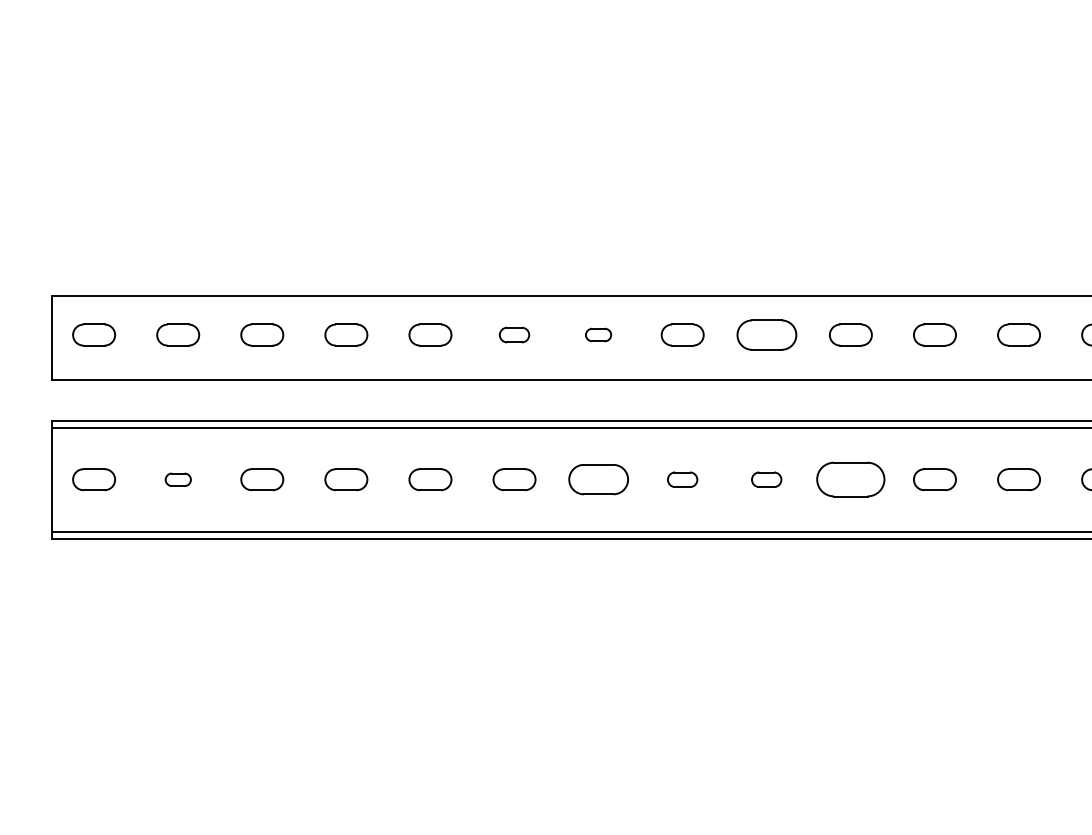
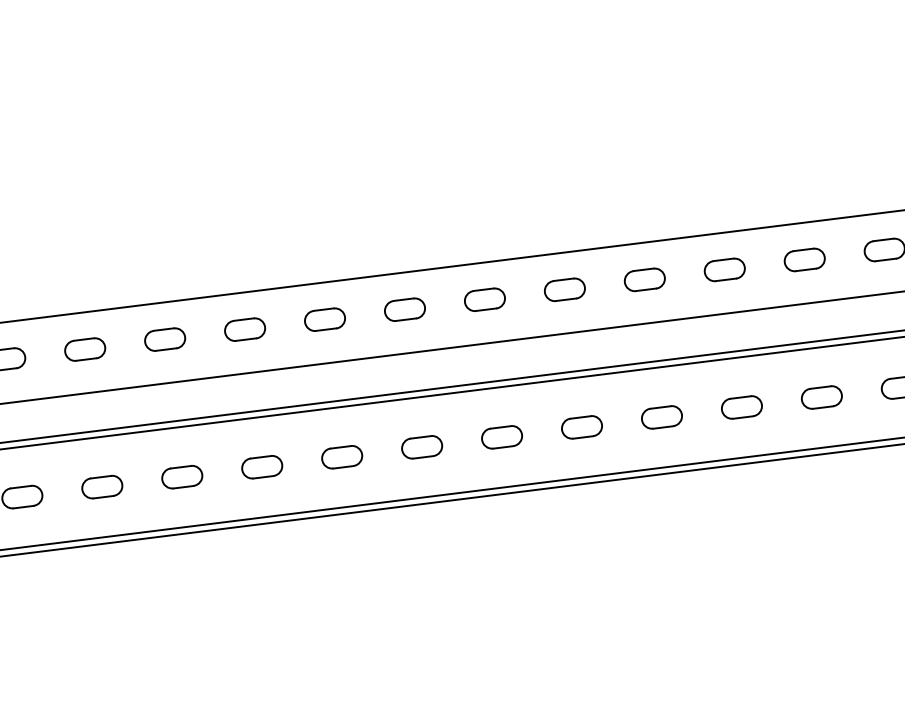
part: (514, 334) -> (404, 309), size x1.43
part: (598, 334) -> (484, 299), size x1.67
part: (766, 334) -> (644, 279), size x0.71
part: (178, 479) -> (102, 486), size x1.67
part: (598, 479) -> (501, 437), size x0.71
part: (682, 479) -> (581, 427), size x1.43
part: (766, 479) -> (661, 417), size x1.43
part: (850, 479) -> (741, 407), size x0.62

